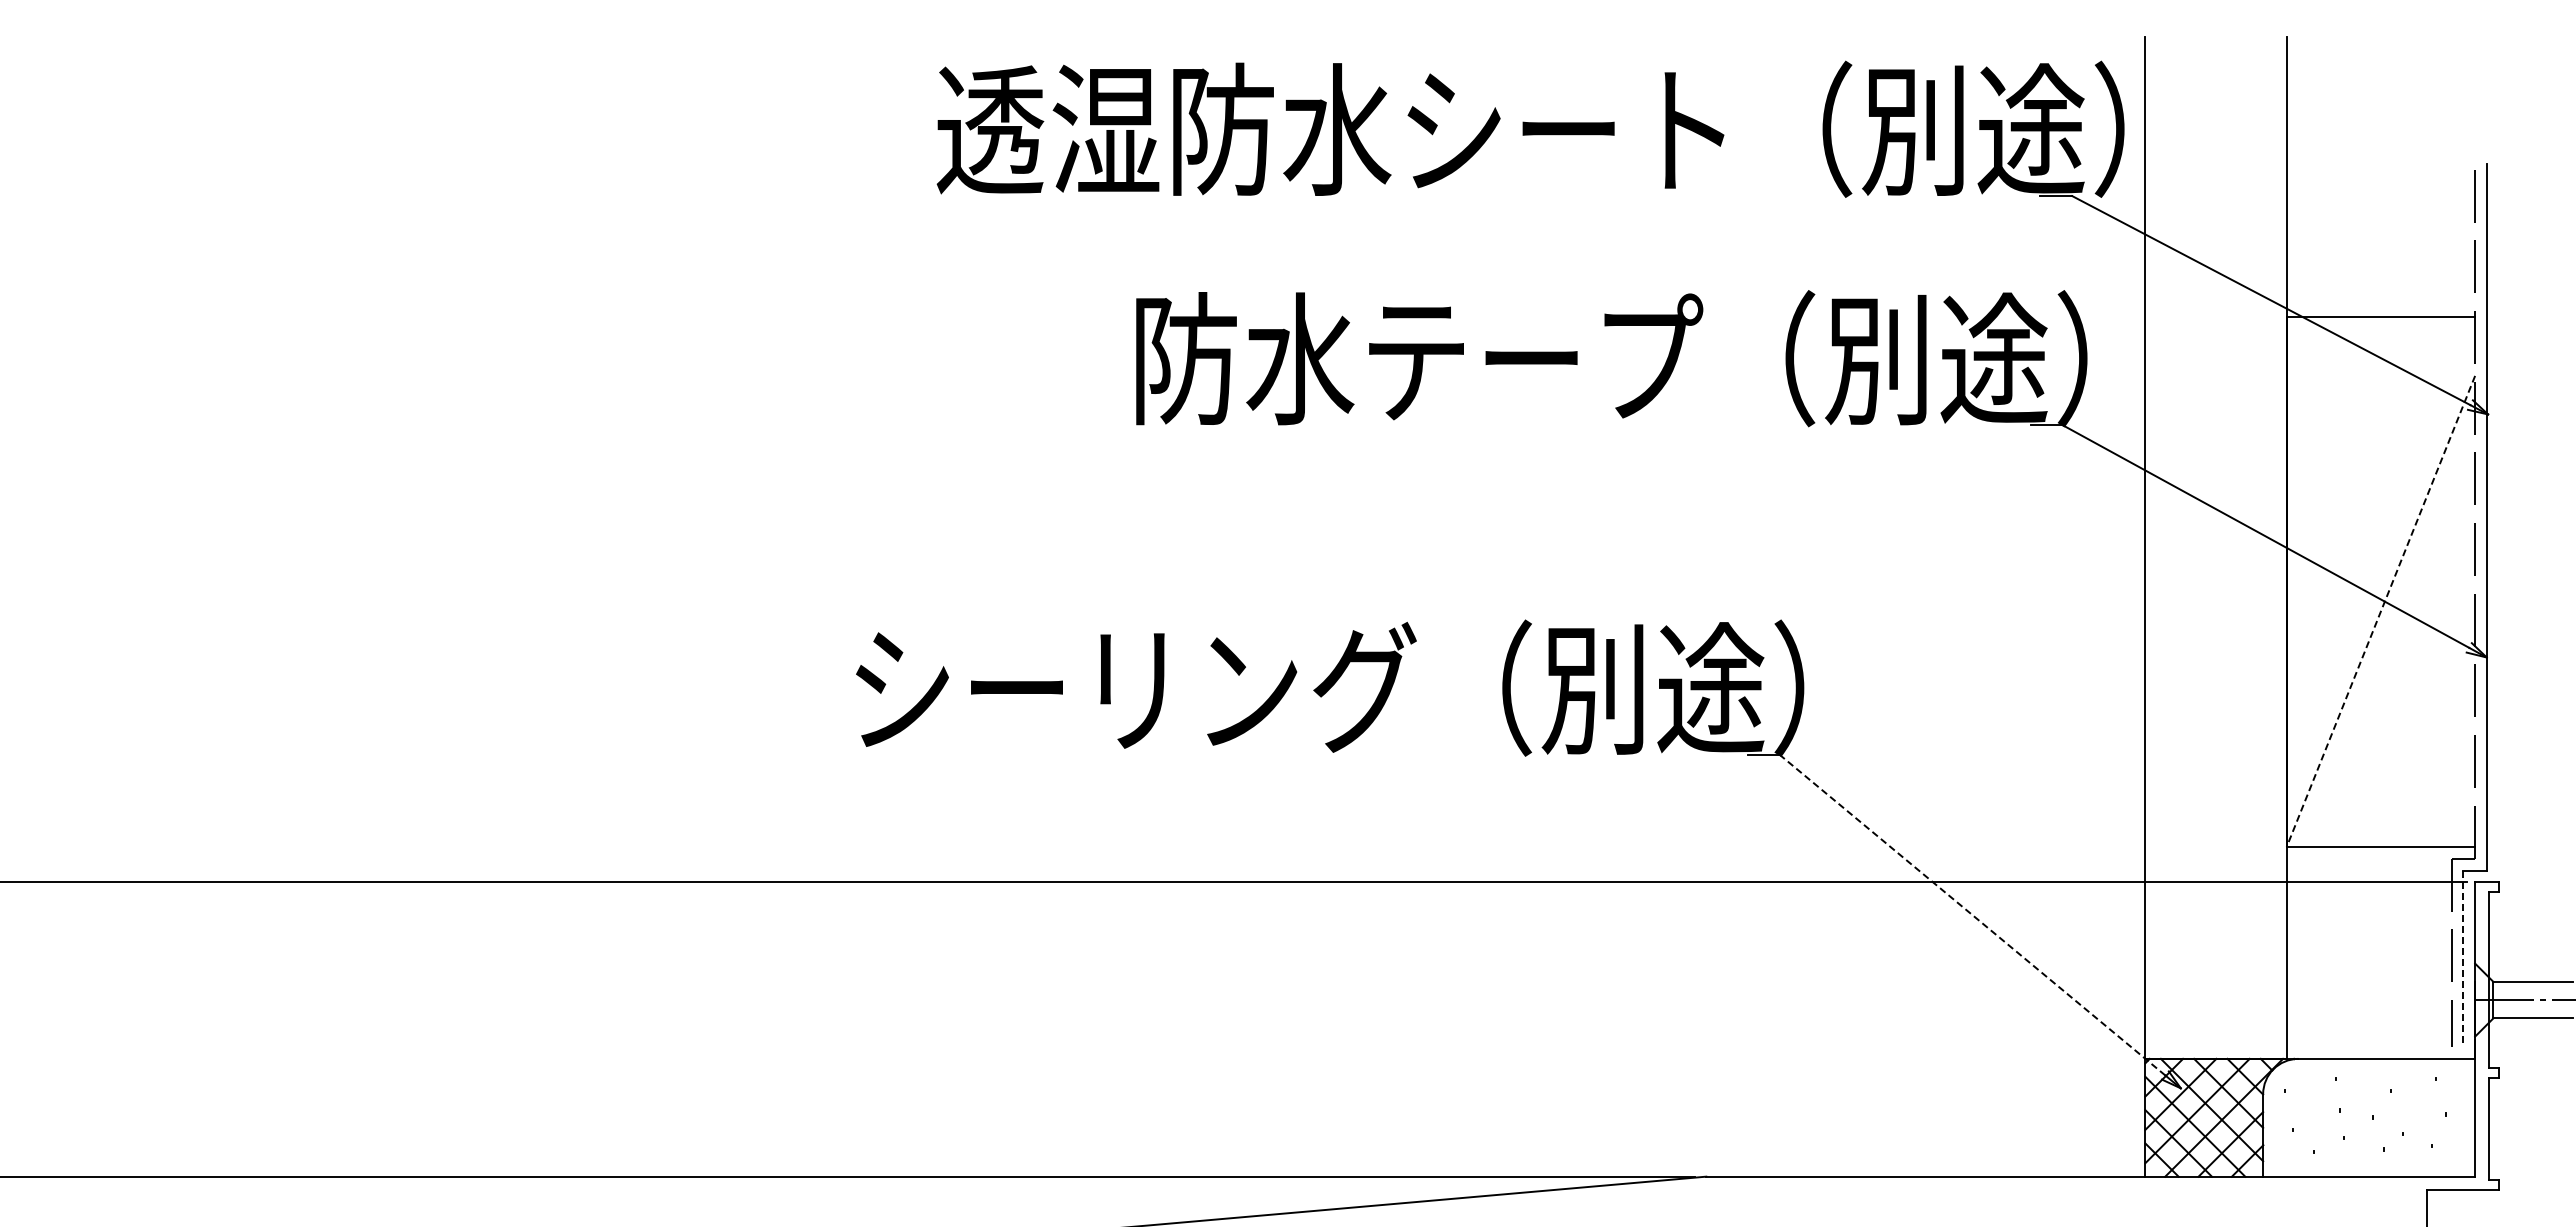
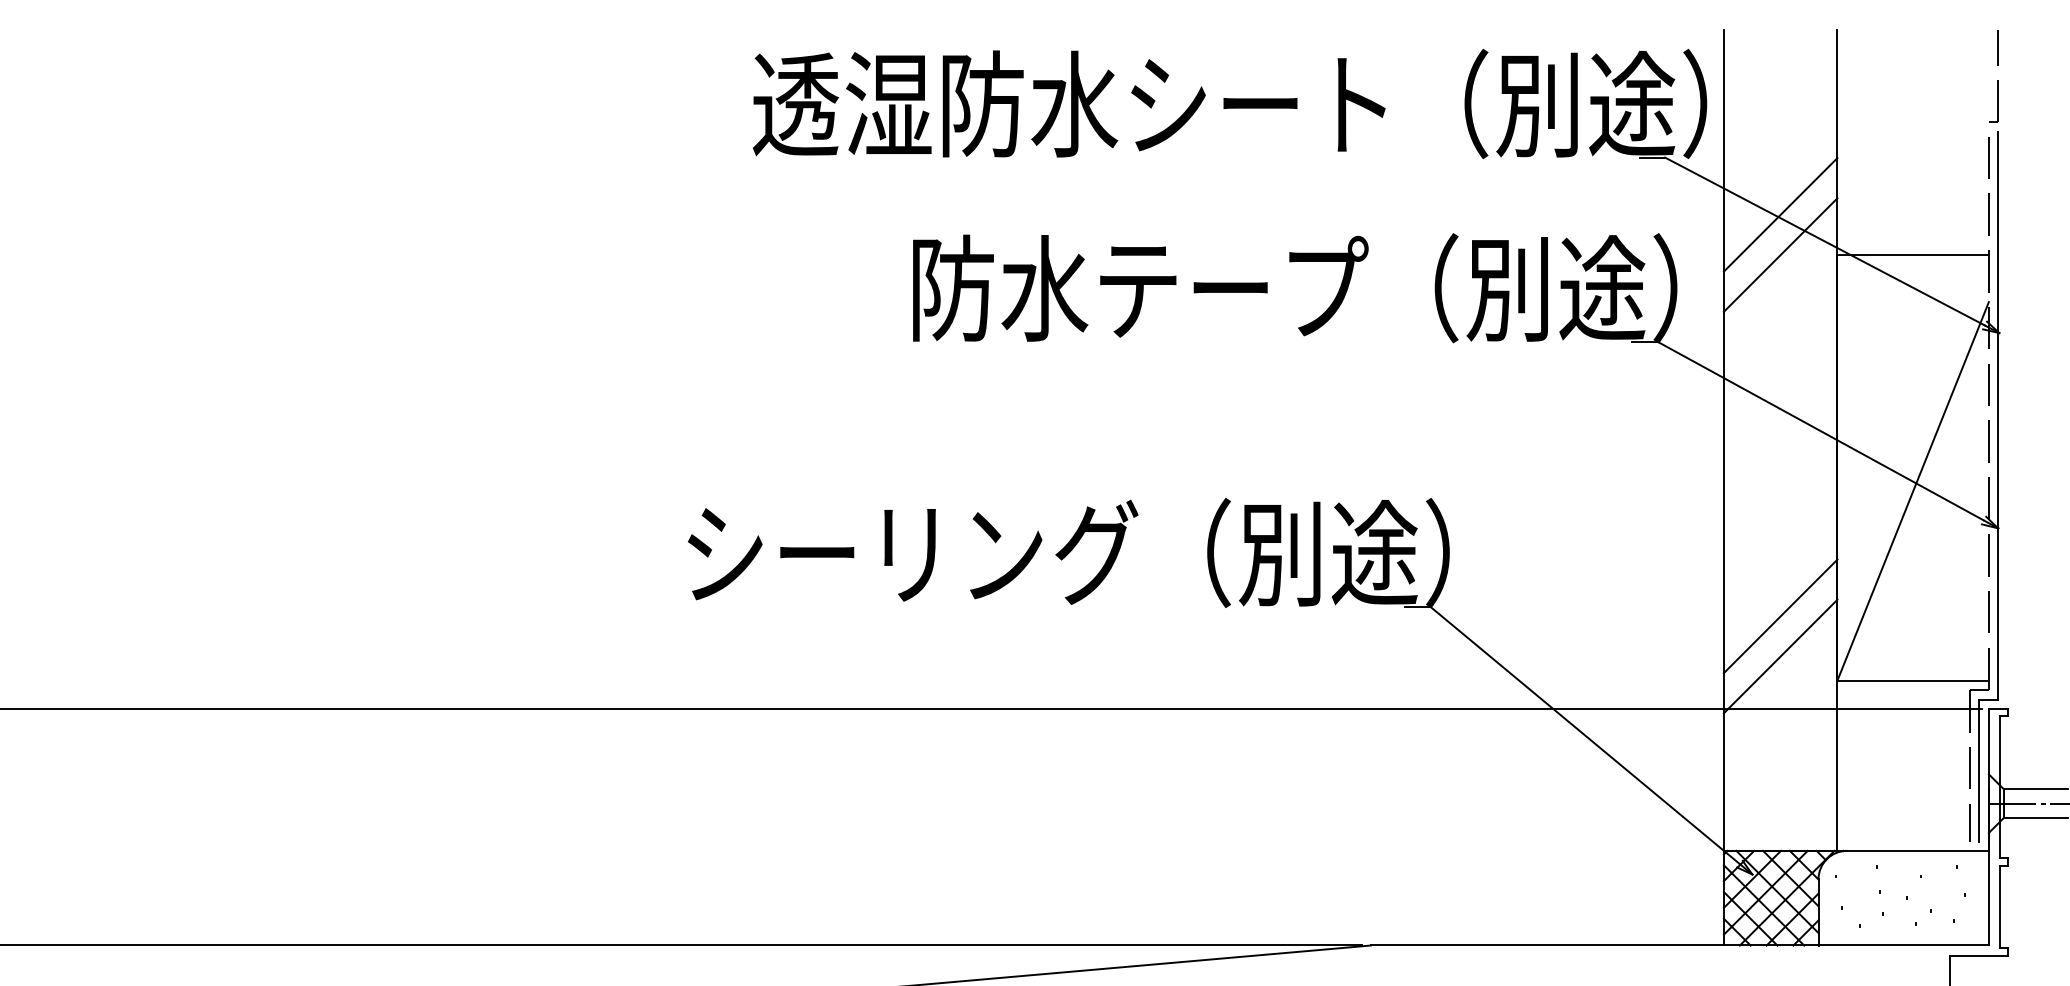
part: (2486, 99) -> (1997, 80), added
line: (2215, 267) -> (1780, 214), added
line: (2215, 317) -> (1780, 255), added
line: (2380, 611) -> (1912, 491), dashed -> solid
line: (2215, 766) -> (1780, 615), added
line: (2215, 816) -> (1780, 656), added
line: (1972, 915) -> (1584, 735), dashed -> solid
line: (2463, 959) -> (1979, 771), dashed -> solid

